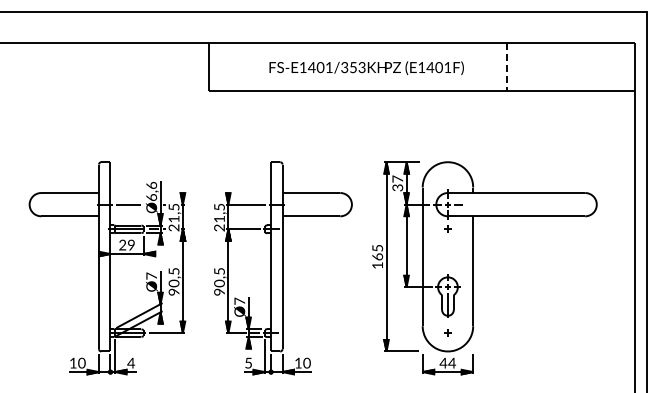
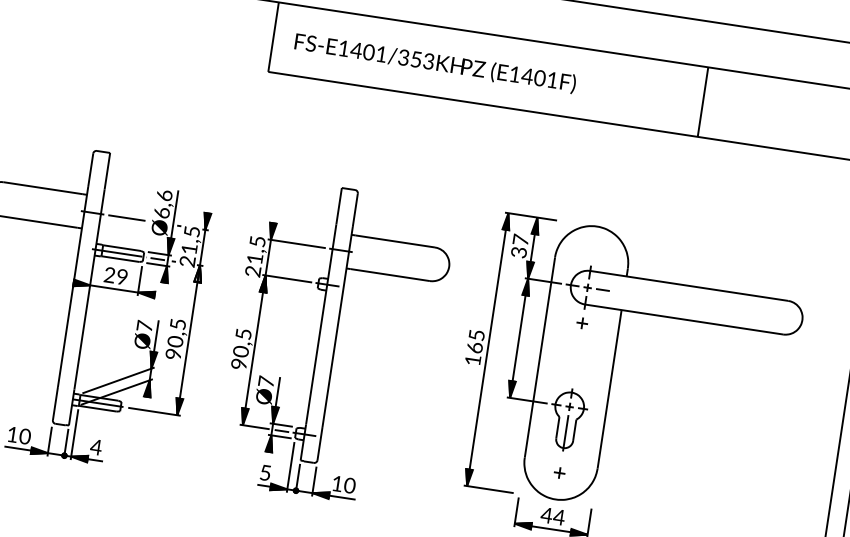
text: (366, 67) -> (435, 62), moved
line: (507, 67) -> (703, 102), dashed -> solid

